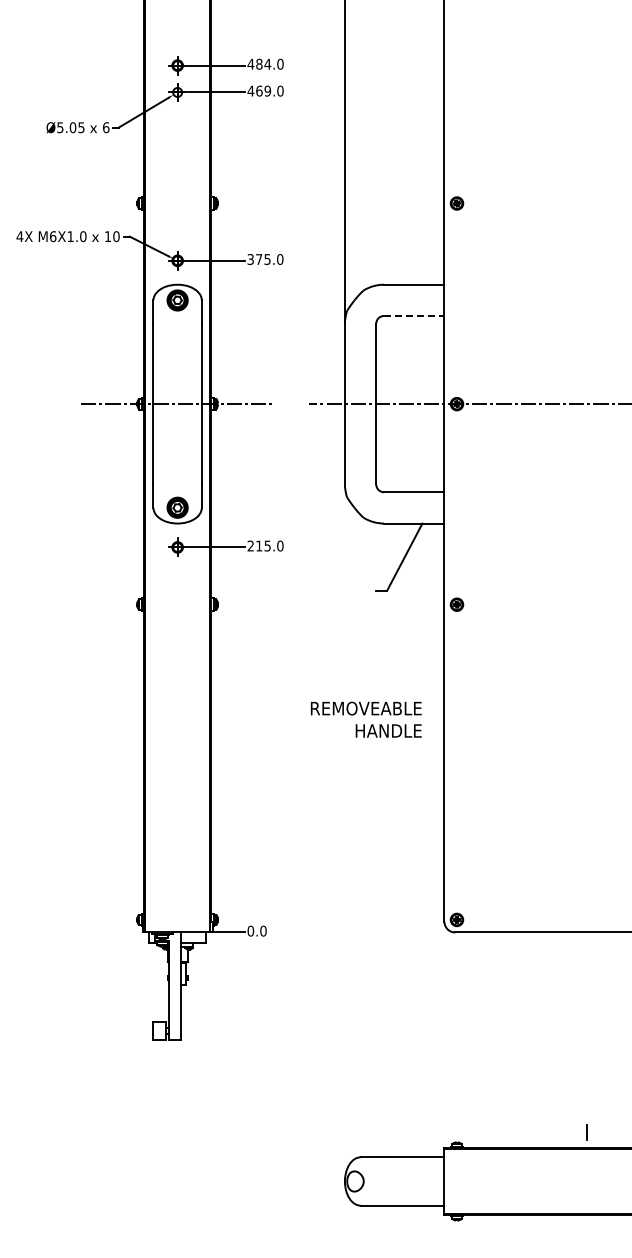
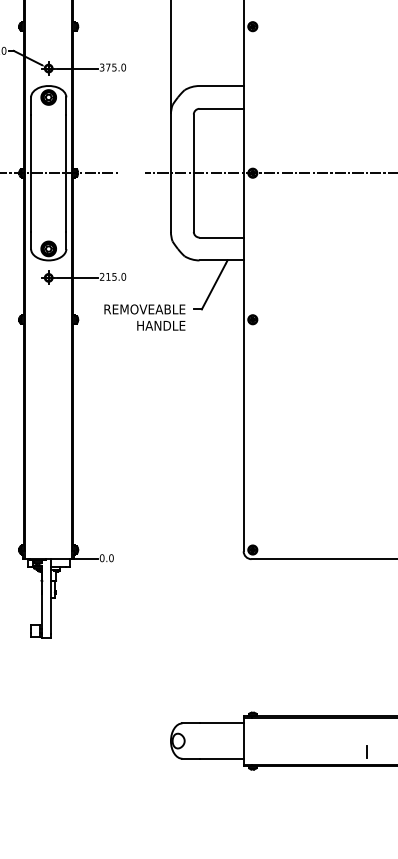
line: (414, 315) -> (221, 108), dashed -> solid
text: (366, 719) -> (145, 317), moved
line: (586, 1132) -> (366, 752), moved

